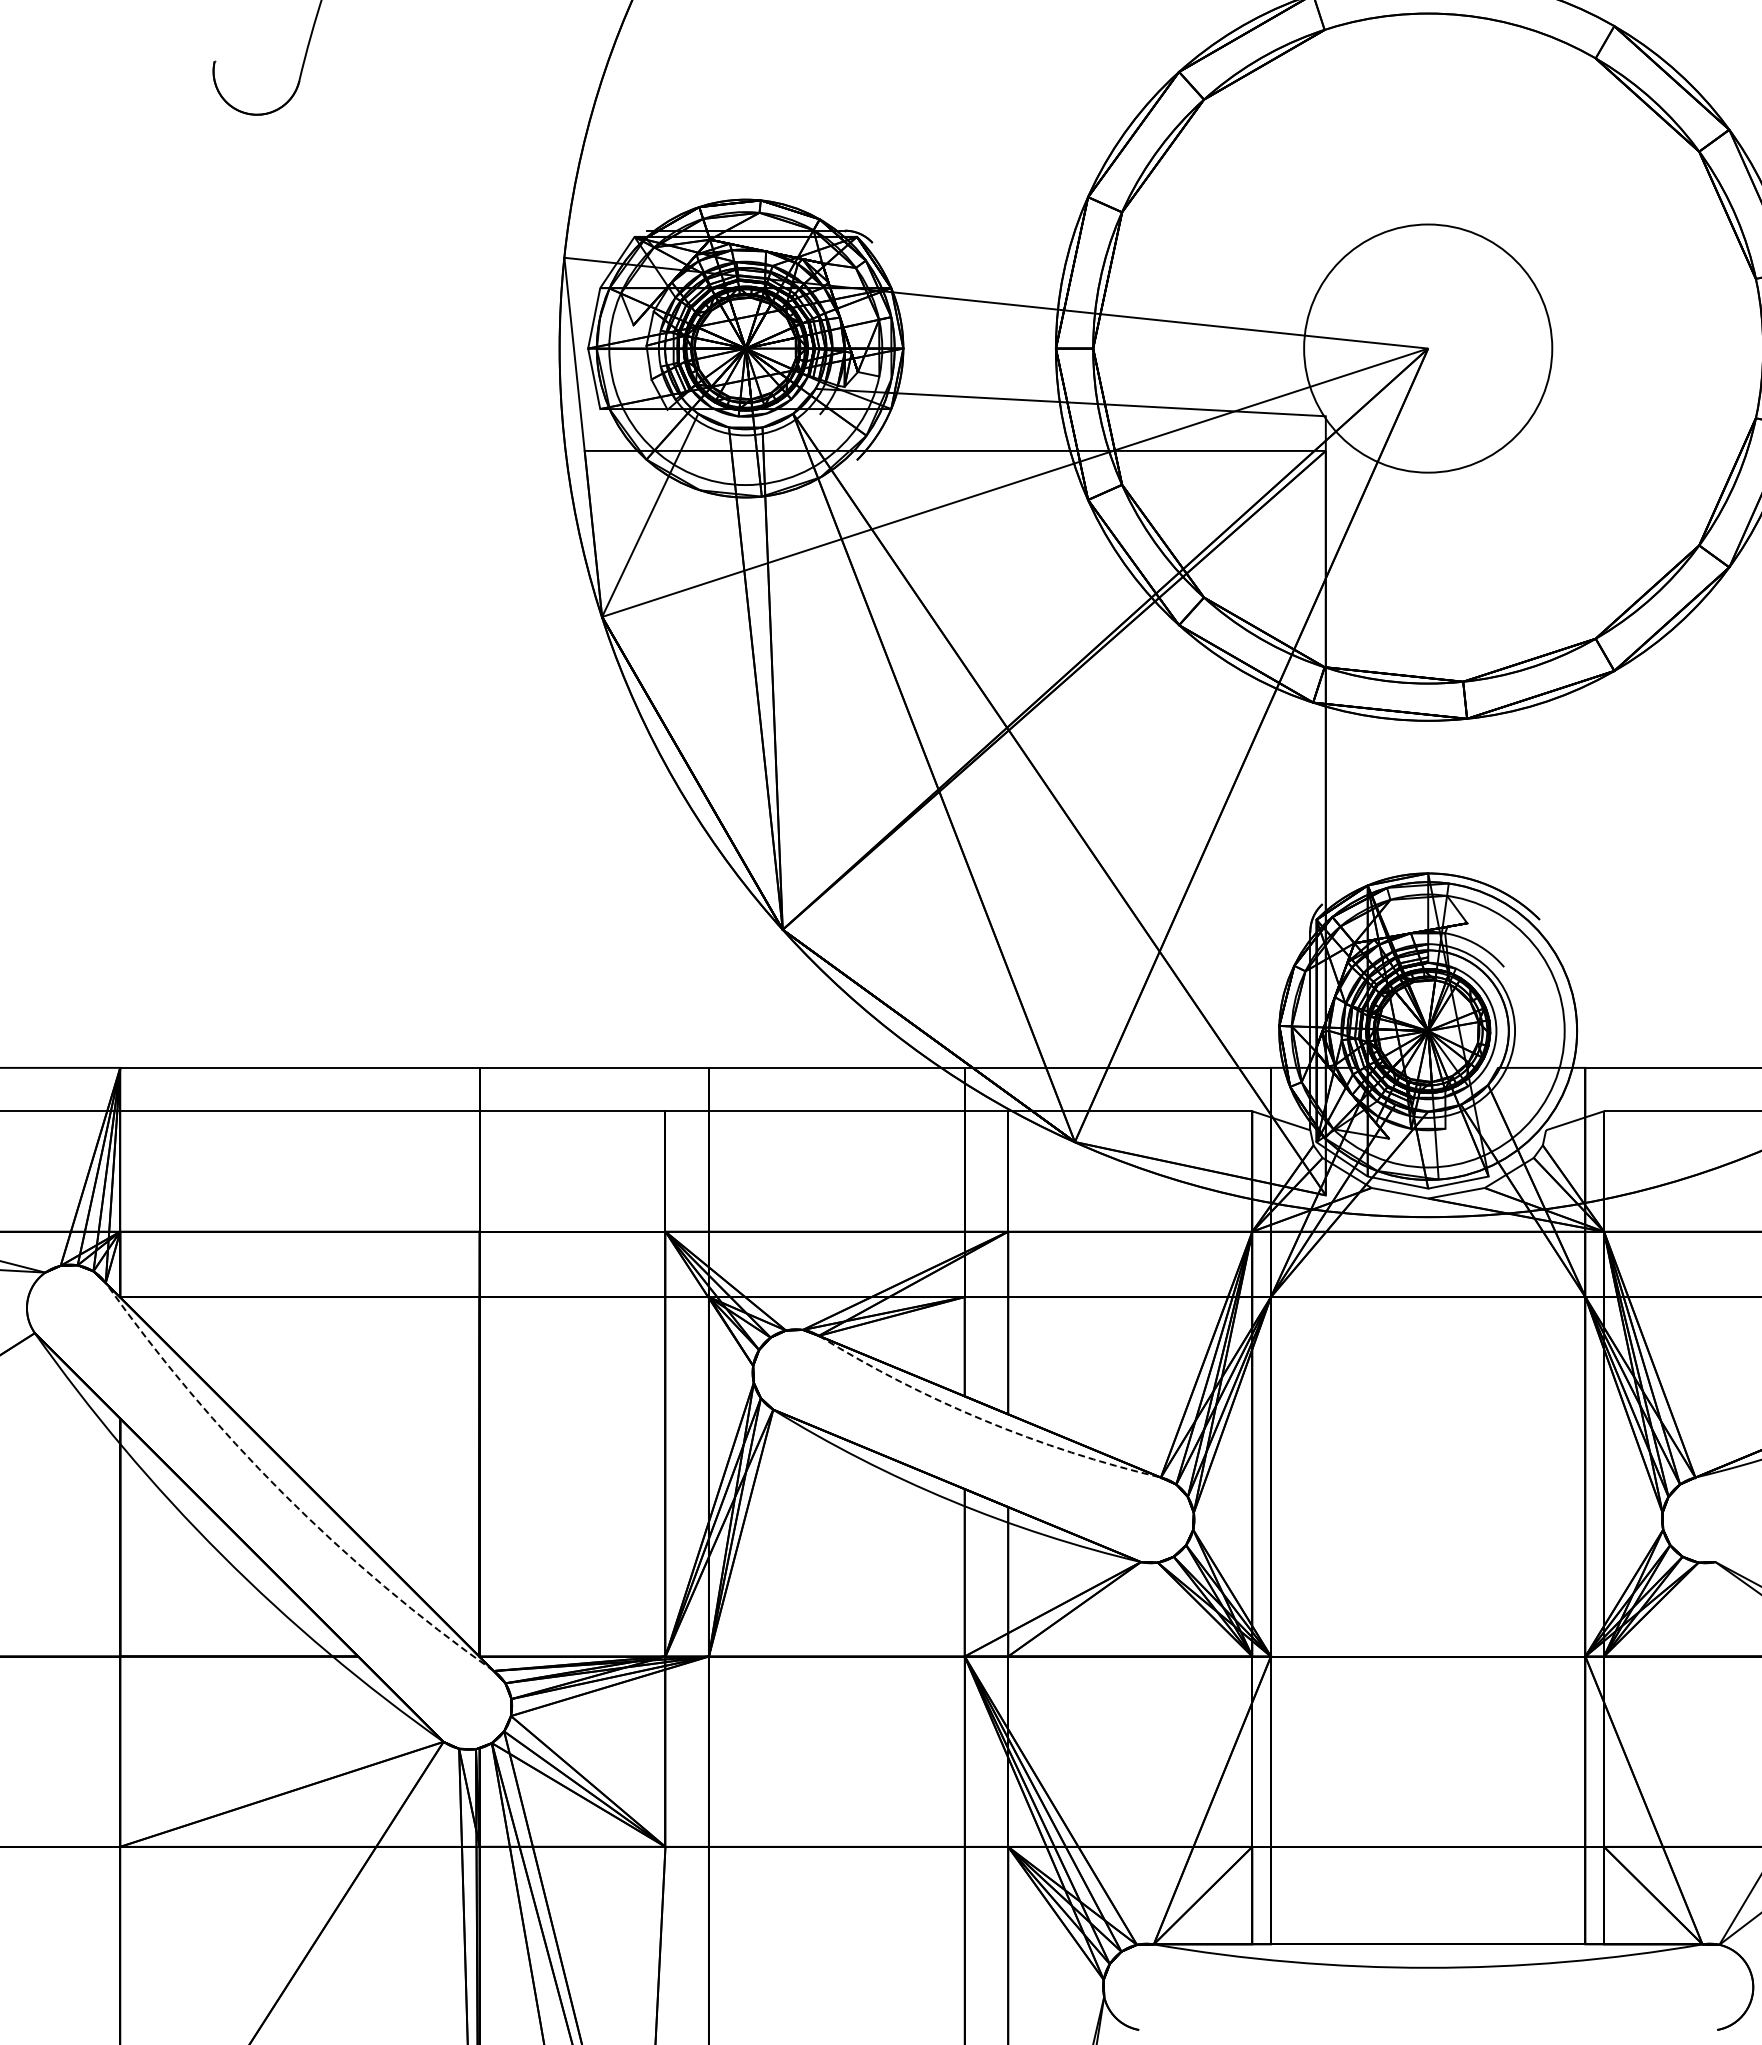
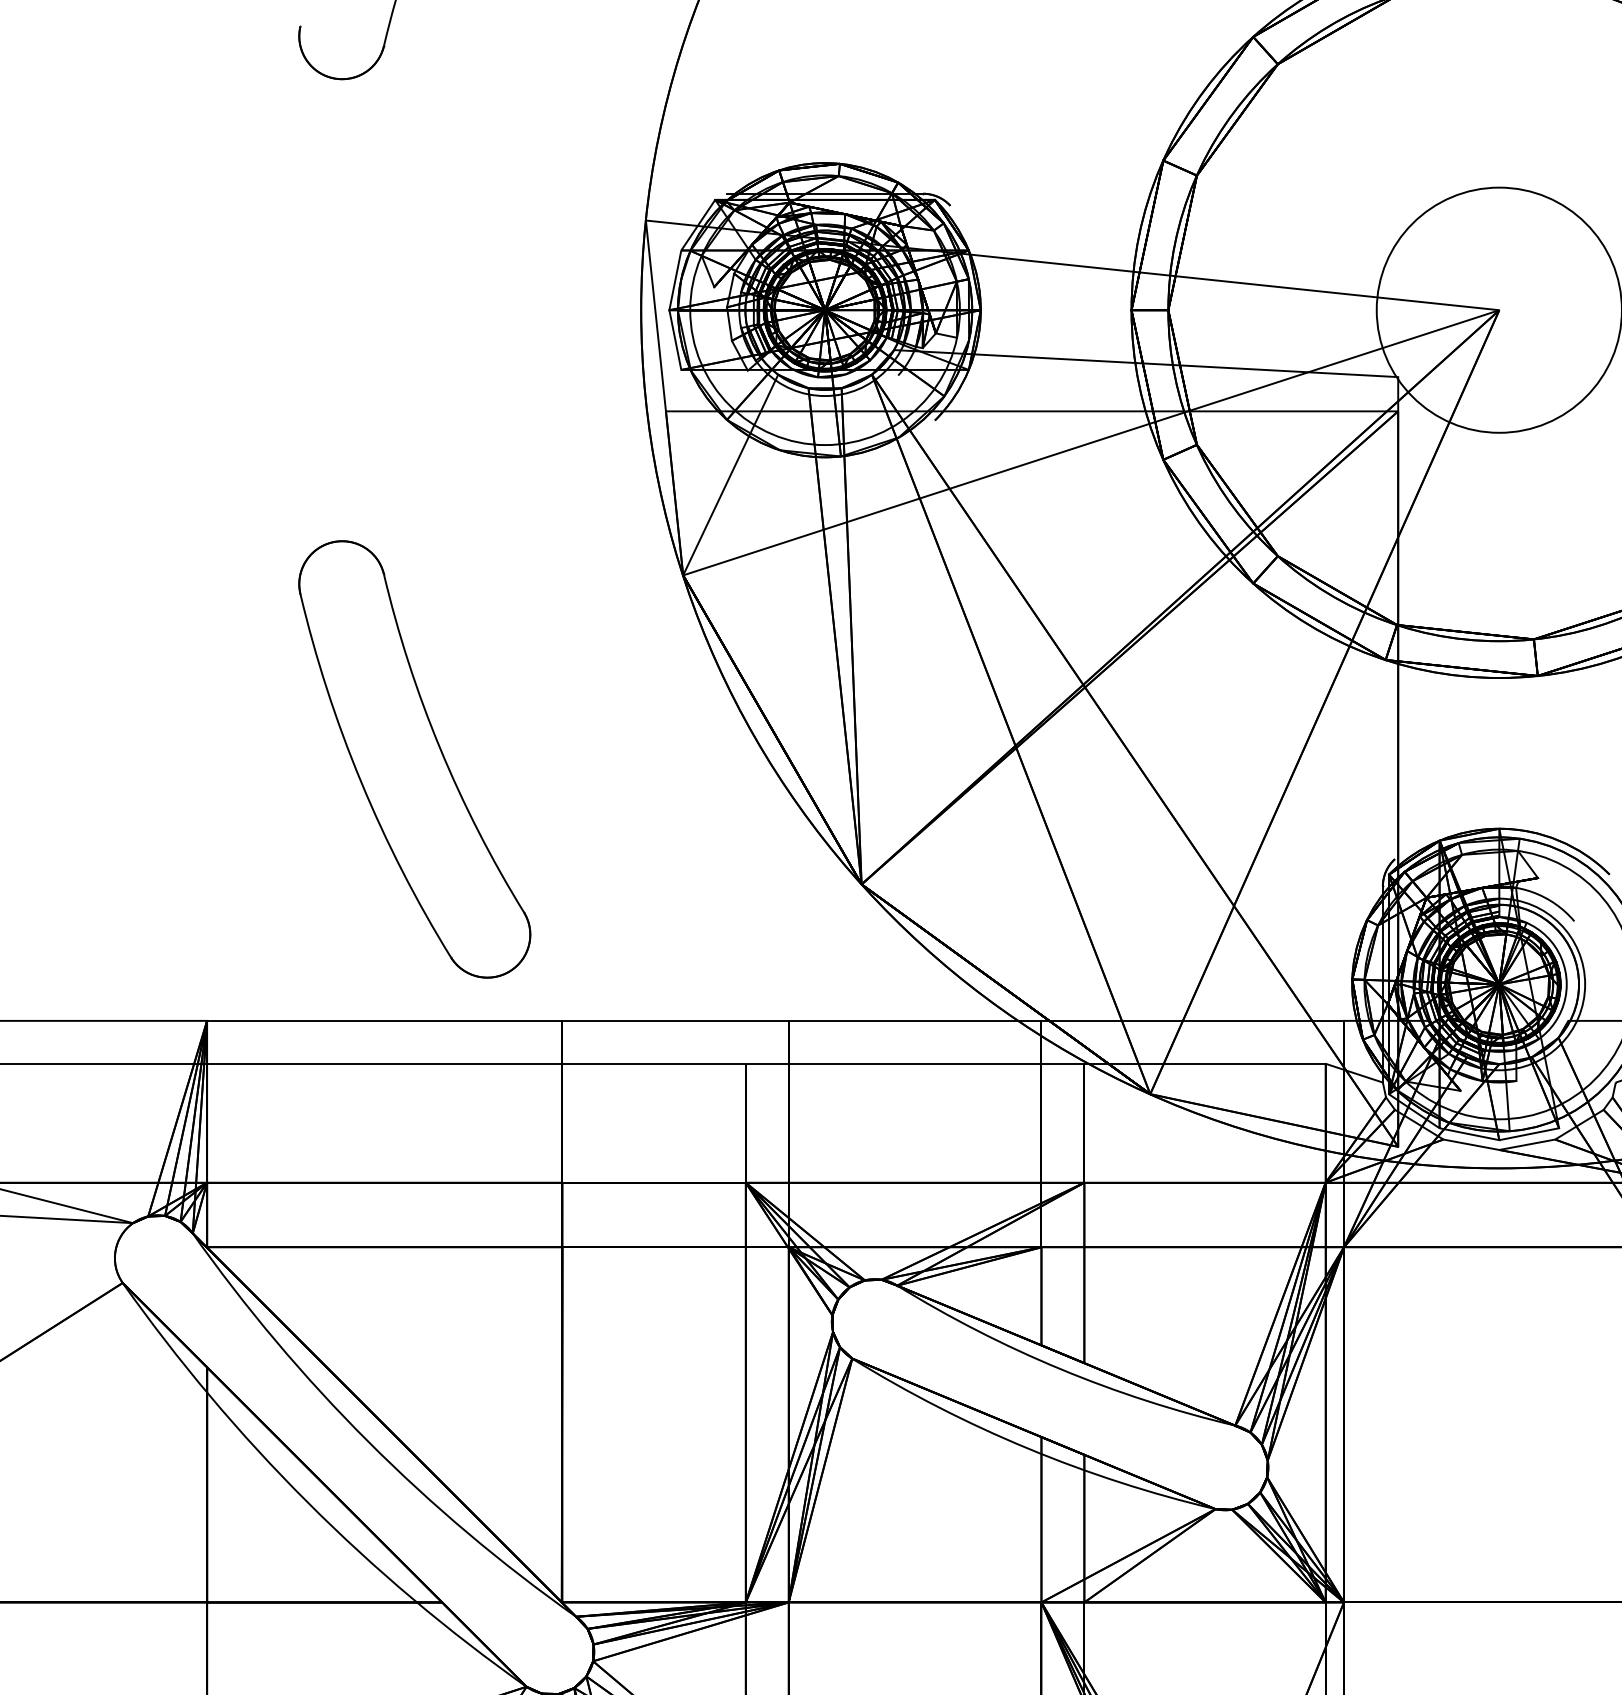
part: (330, 803) -> (414, 759), added
arc: (984, 1420) -> (1060, 1369), dashed -> solid
arc: (283, 1493) -> (368, 1441), dashed -> solid

